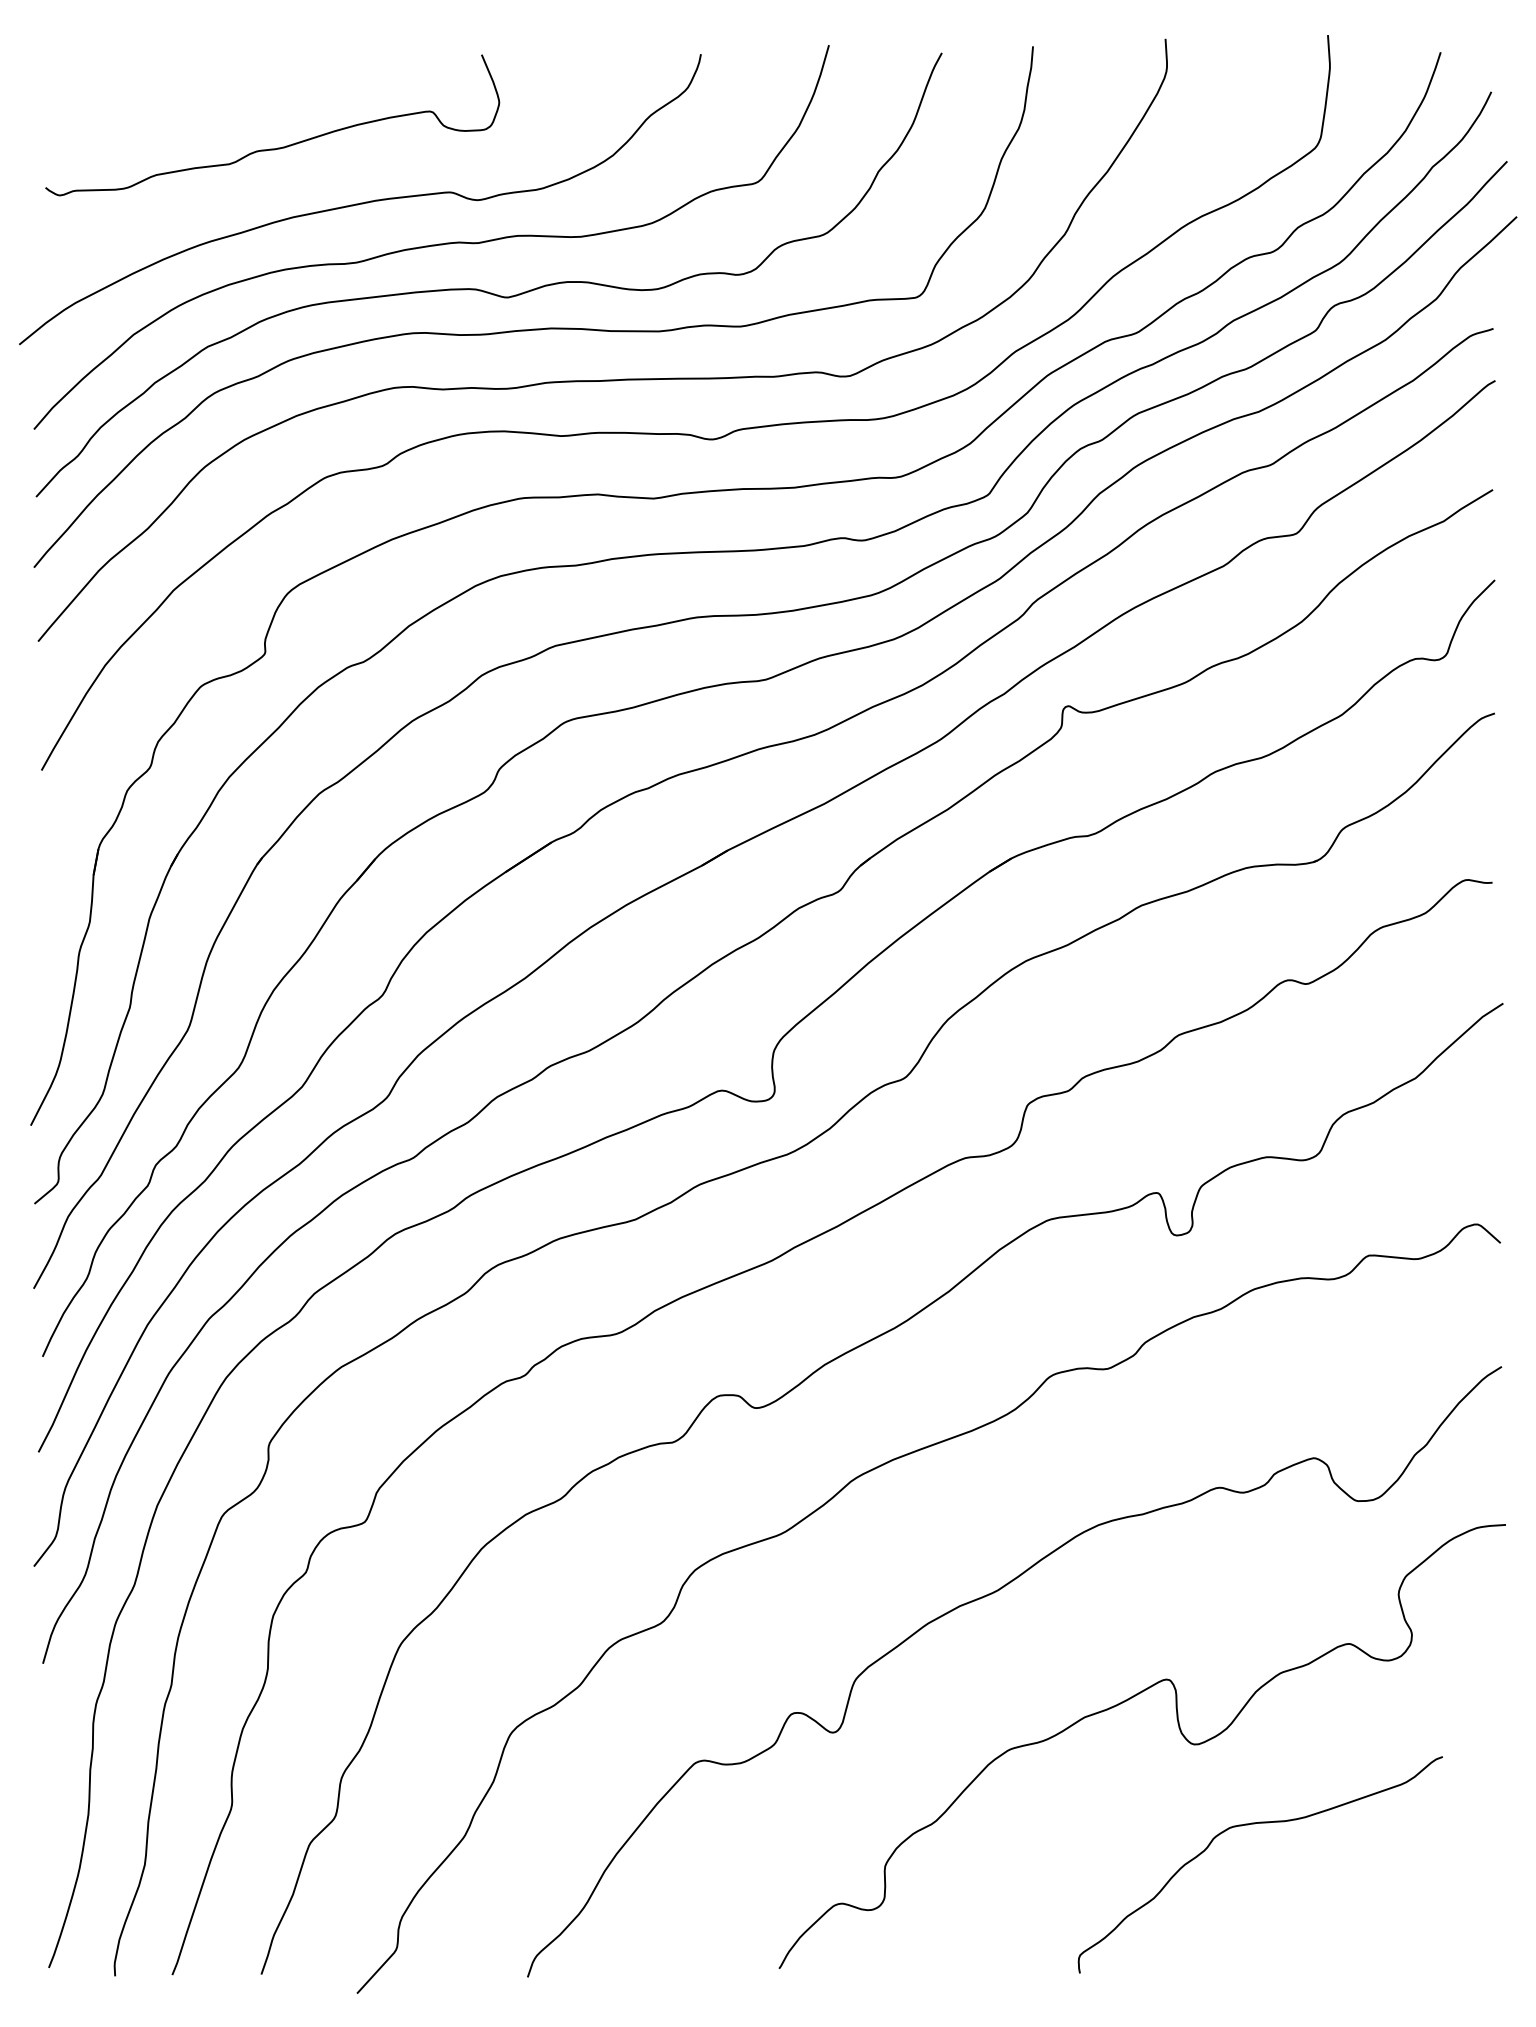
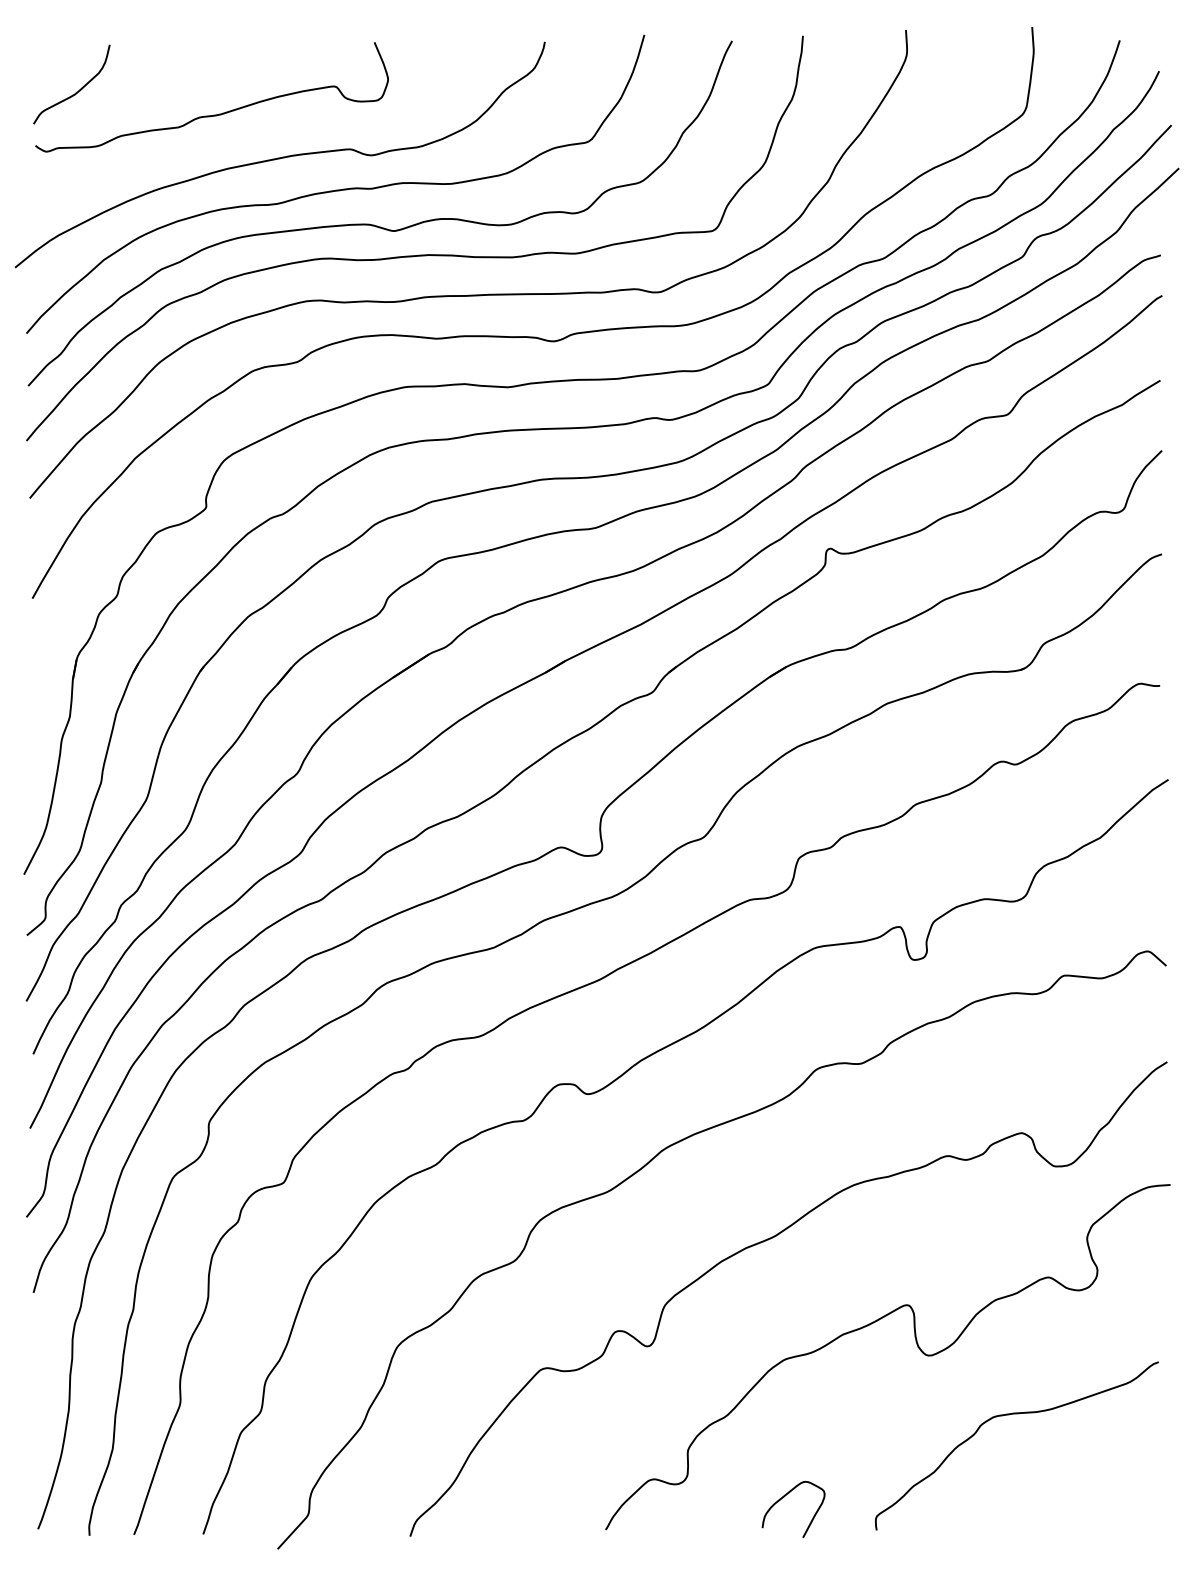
curve: (99, 117) -> (77, 91), added
curve: (1254, 1824) -> (1012, 1414), moved
curve: (1009, 1926) -> (784, 1497), added

